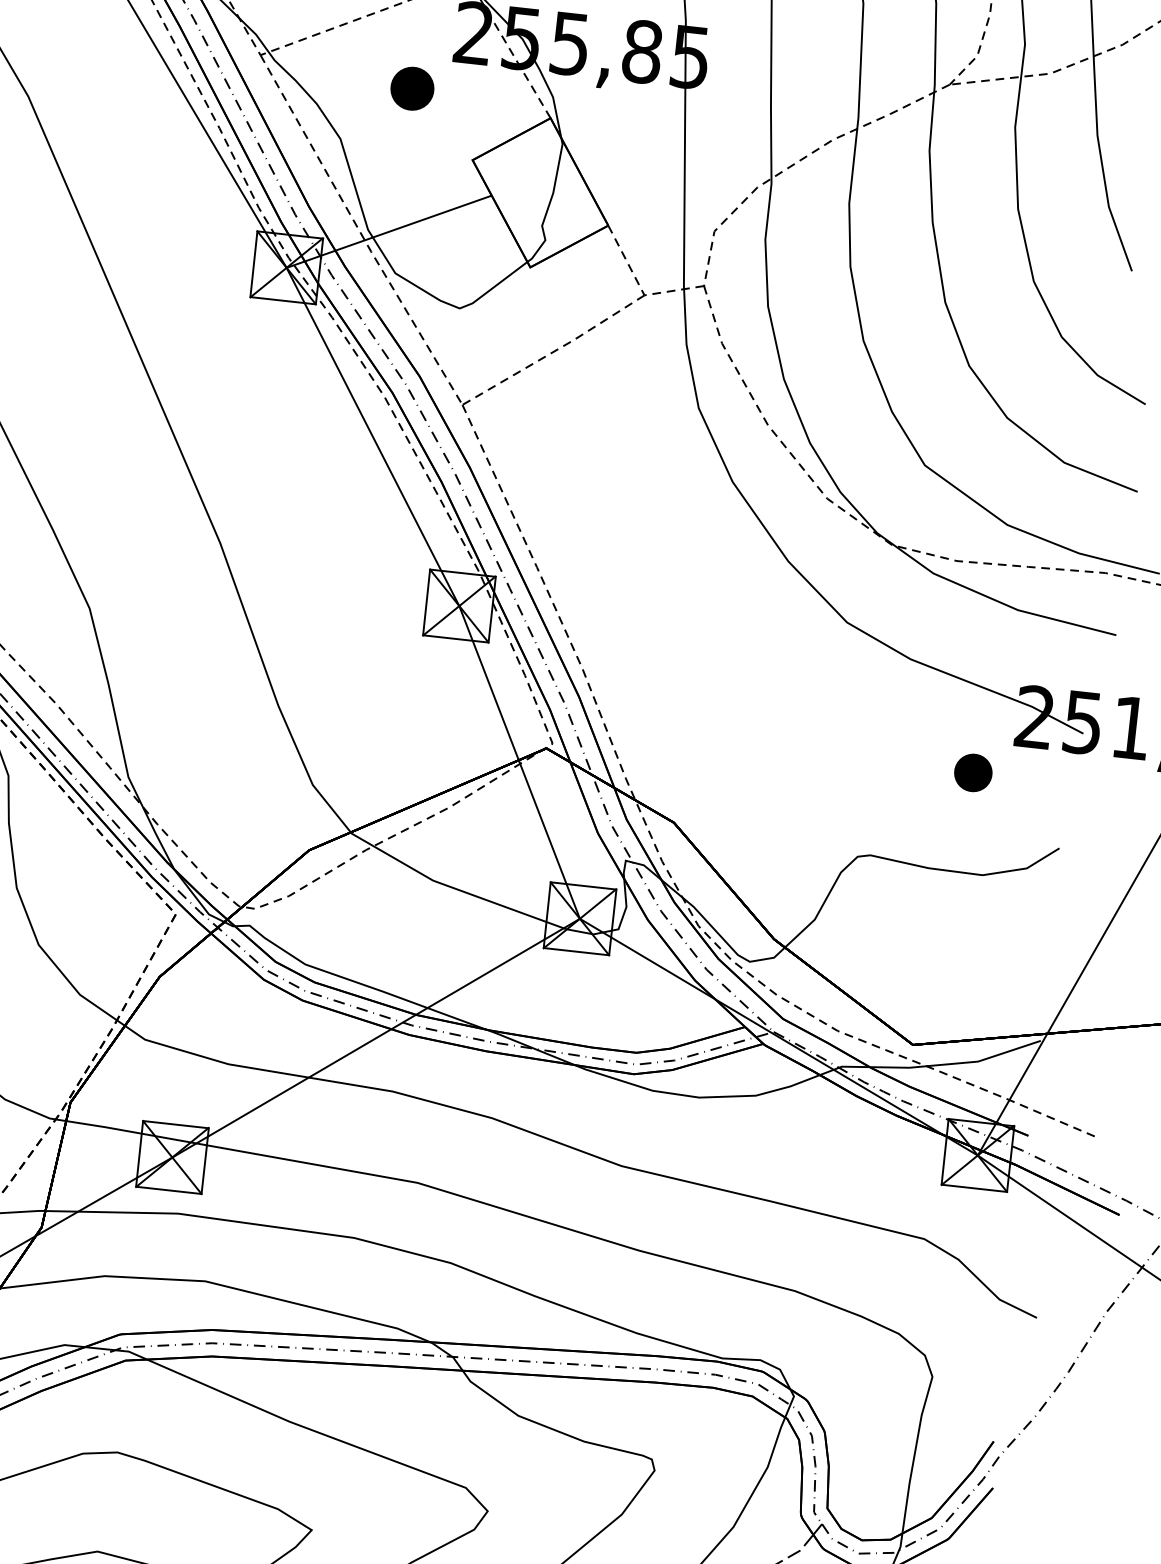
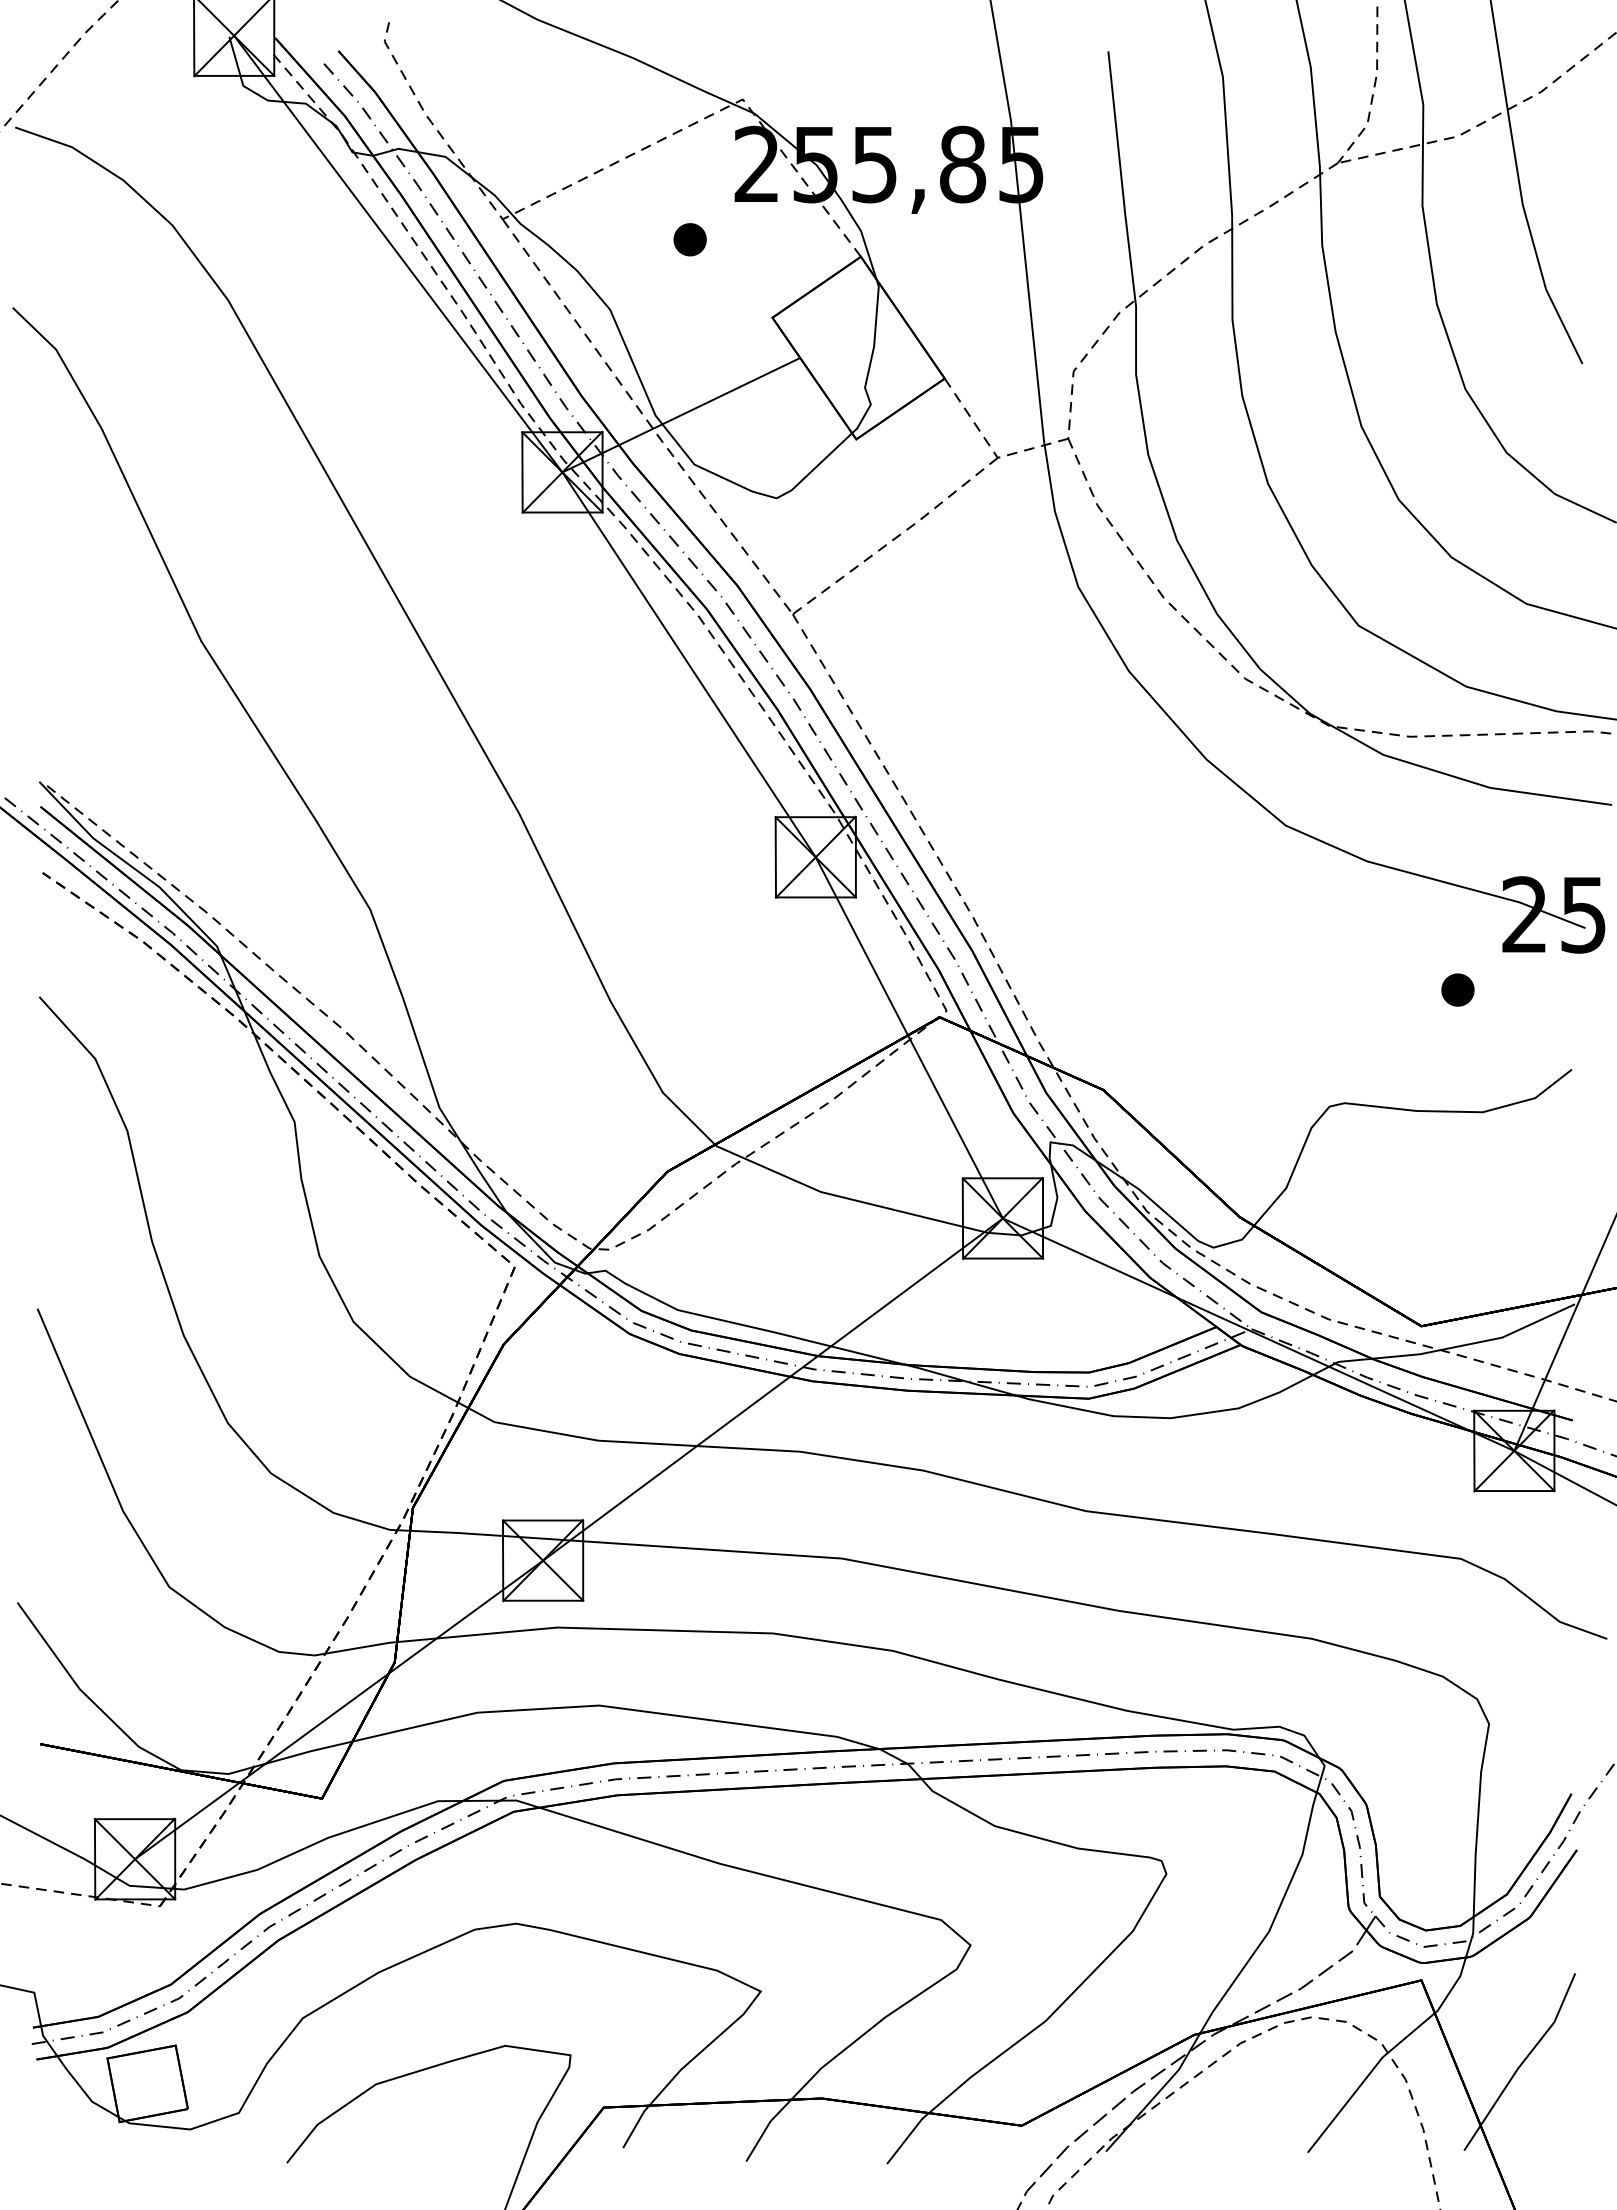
part: (411, 88) -> (689, 239), size x0.62
part: (973, 772) -> (1457, 989), size x0.71

